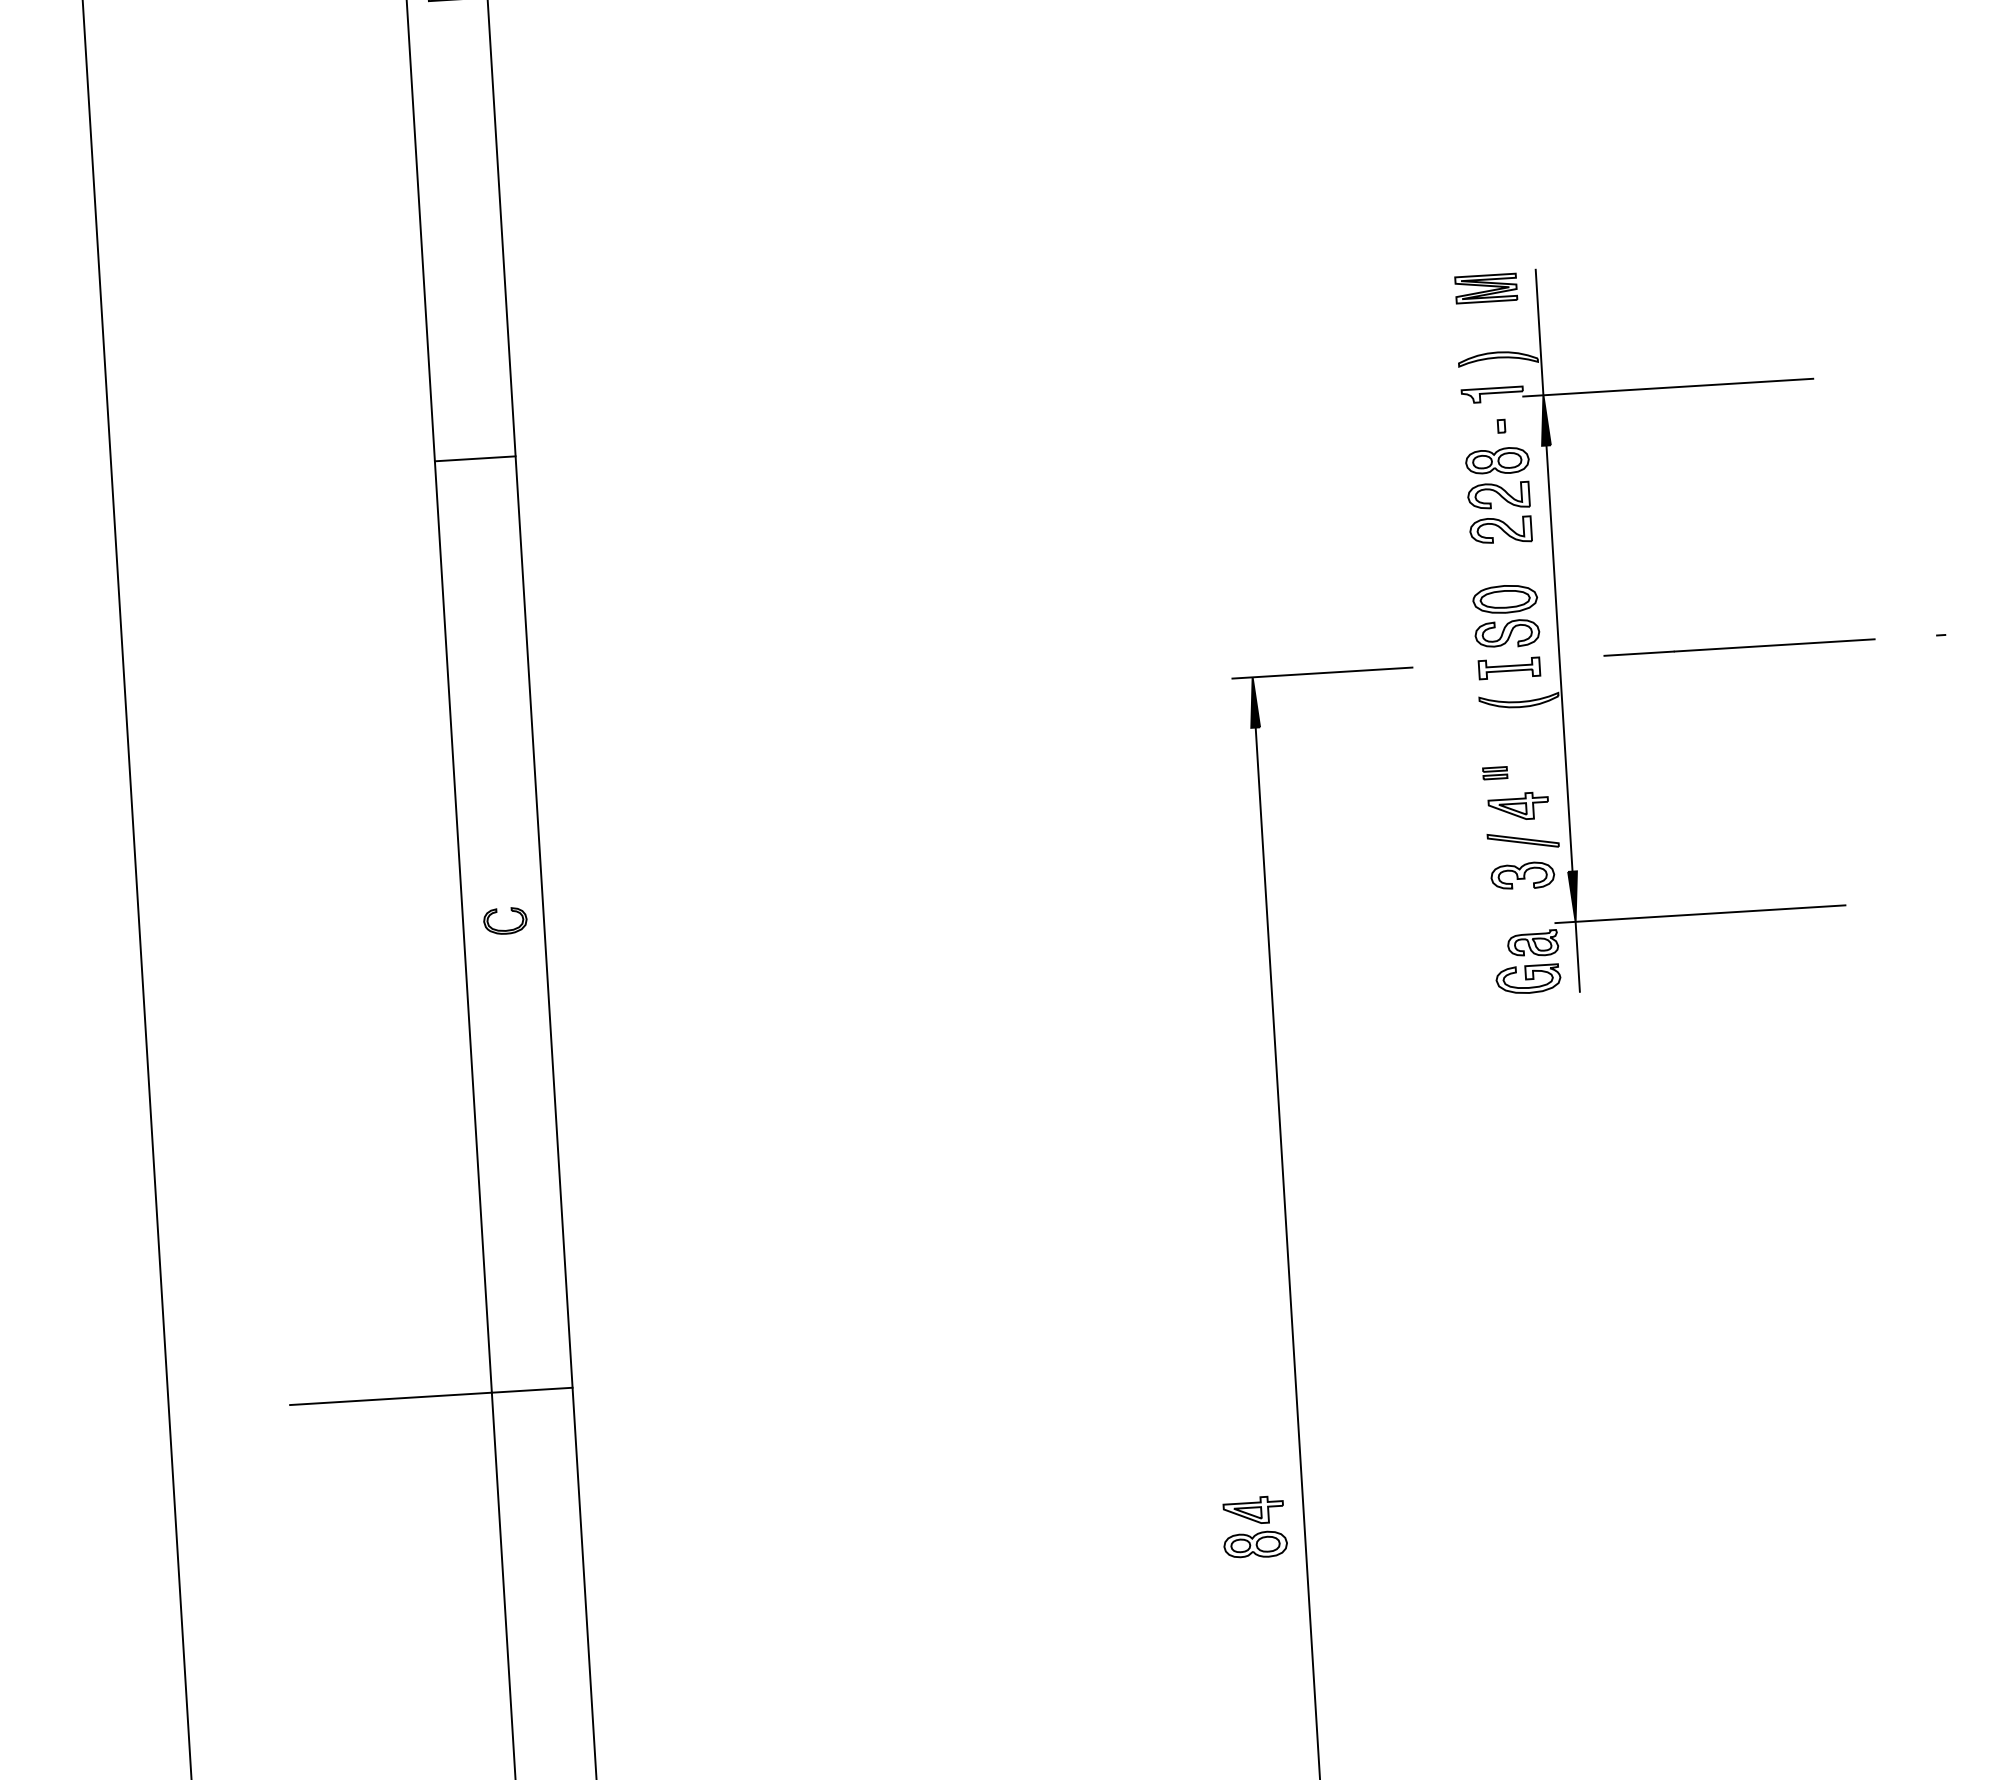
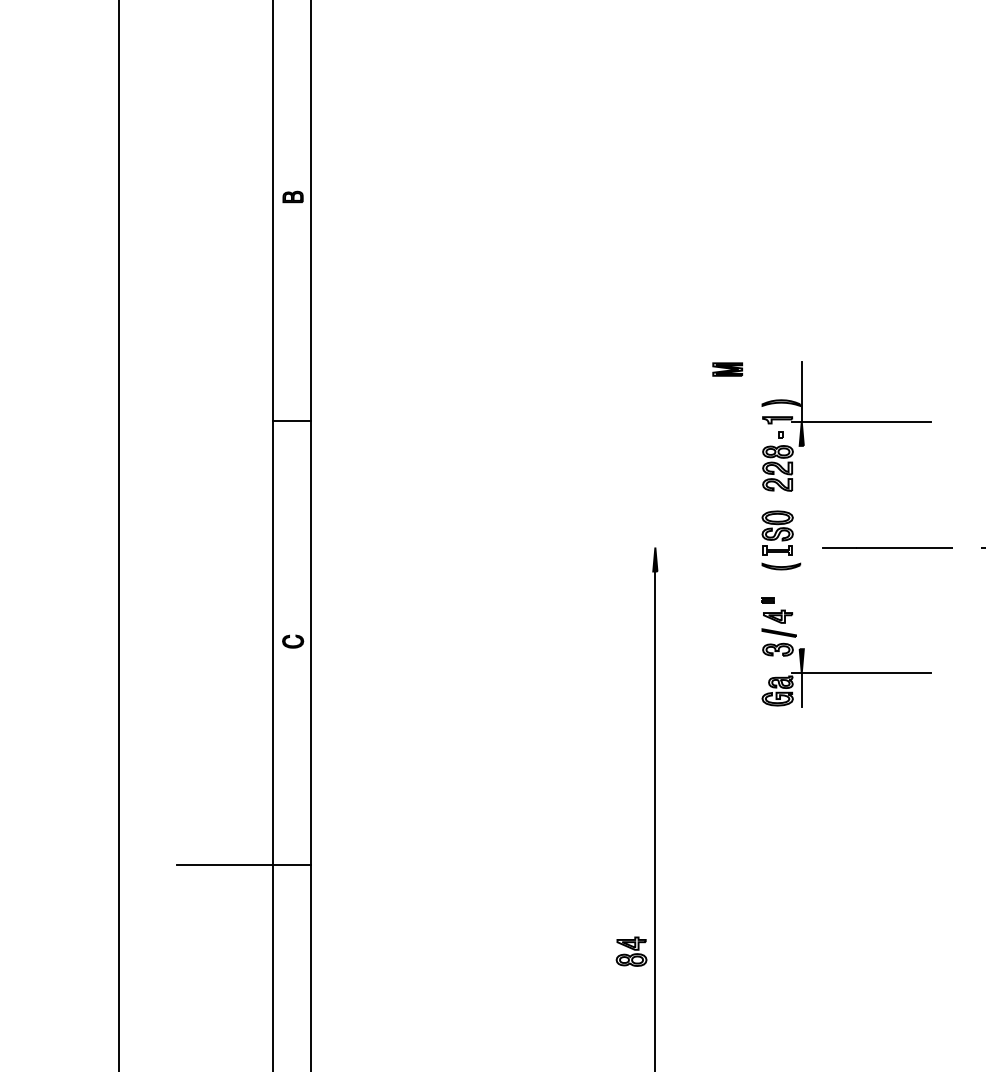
part: (1485, 288) -> (727, 369), moved
line: (1558, 658) -> (801, 547), removed
line: (1322, 673) -> (688, 547), removed

